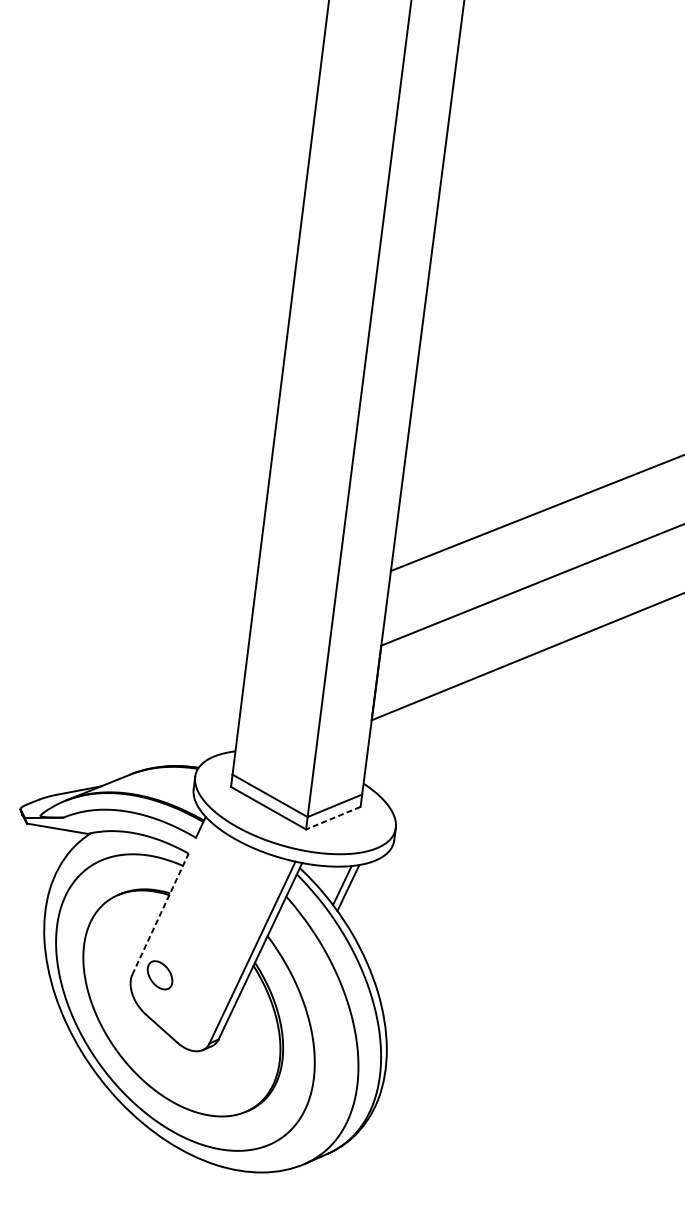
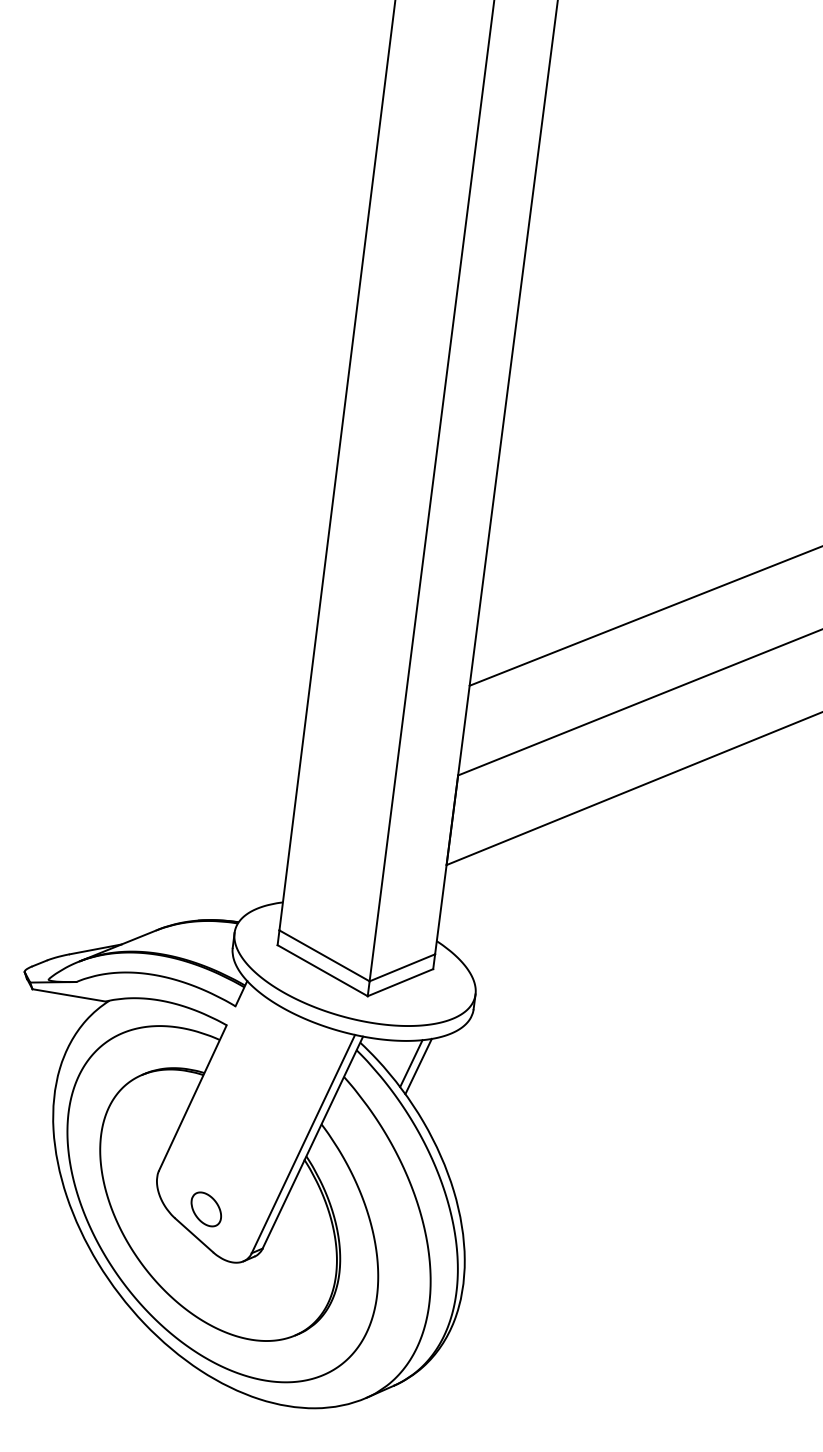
line: (333, 818) -> (400, 982), dashed -> solid
line: (161, 913) -> (193, 1097), dashed -> solid
part: (159, 975) -> (205, 1209), moved

